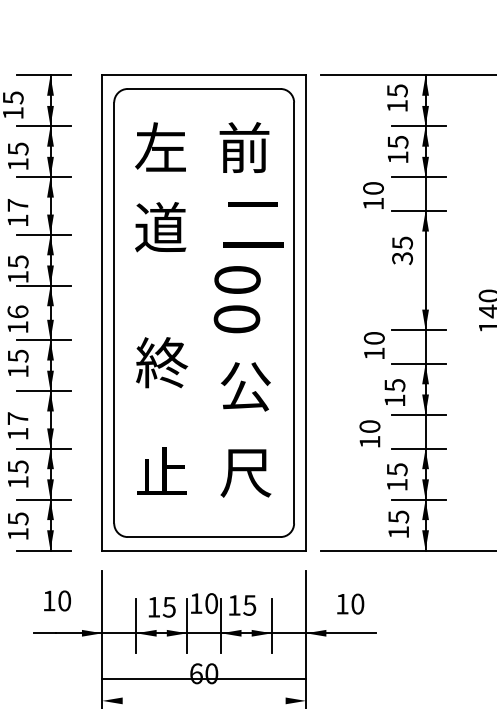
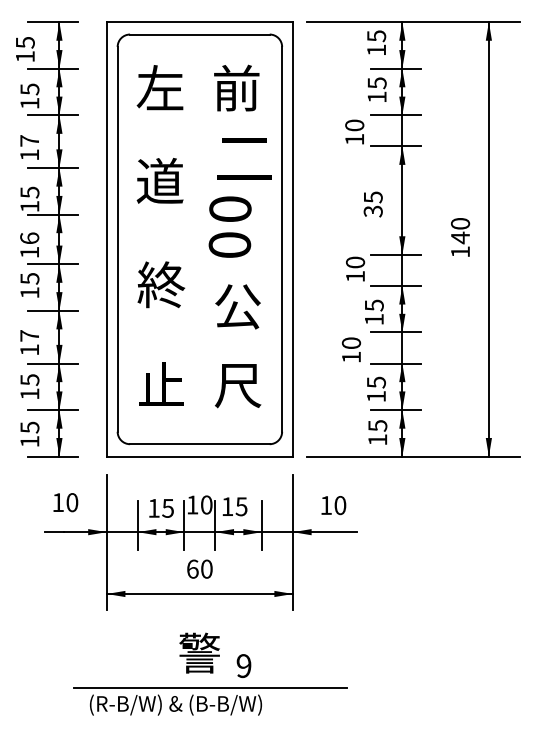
text: (159, 226) -> (159, 180), moved
text: (401, 250) -> (372, 204), moved
line: (203, 678) -> (199, 593), moved

